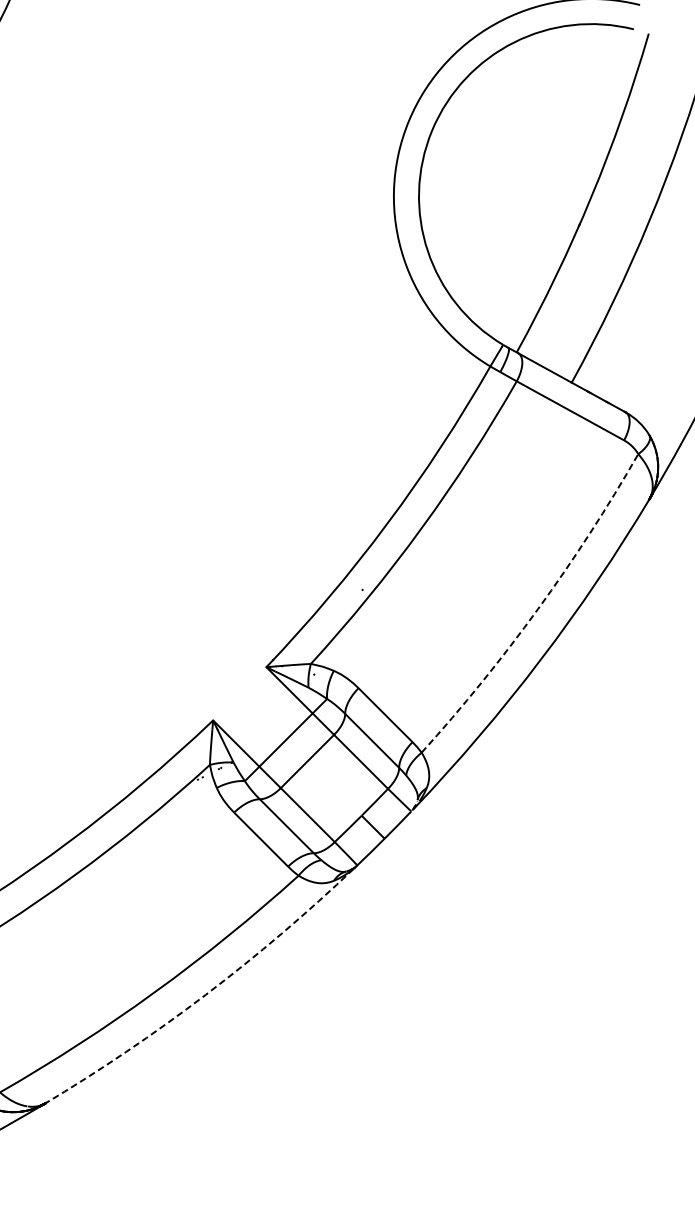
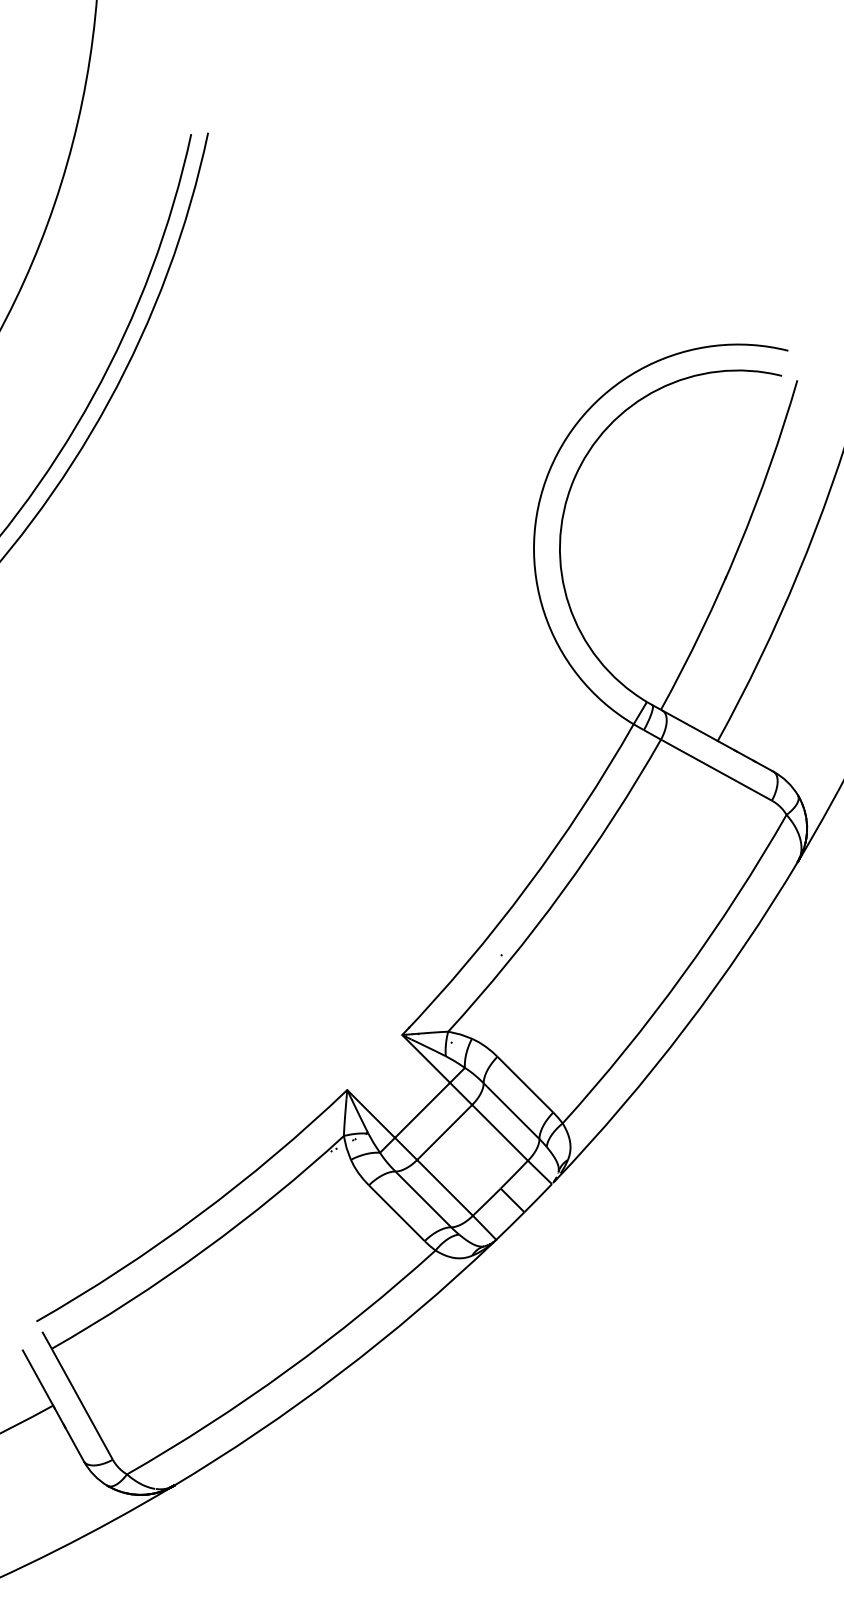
arc: (537, 609) -> (682, 975), dashed -> solid
arc: (205, 994) -> (339, 1373), dashed -> solid

